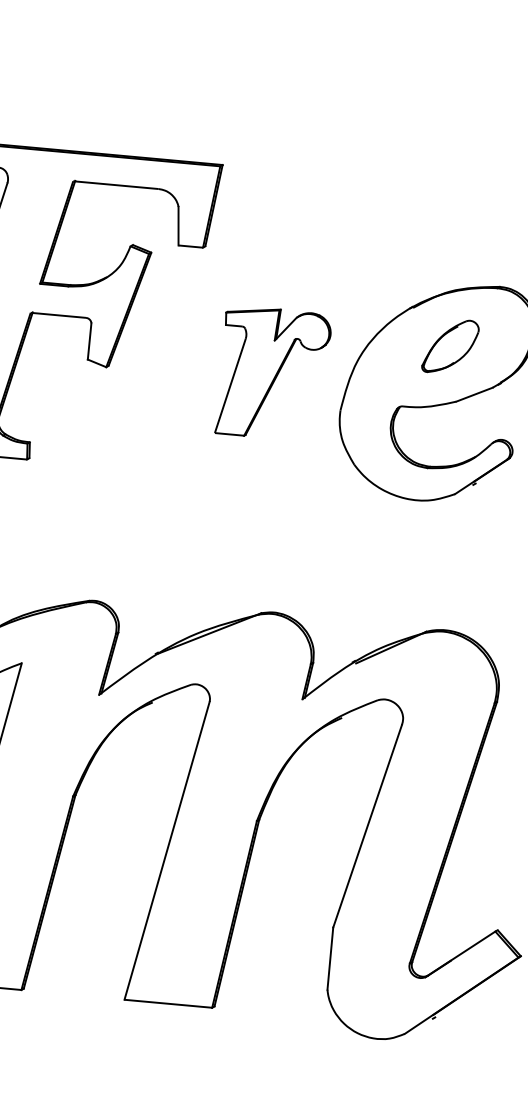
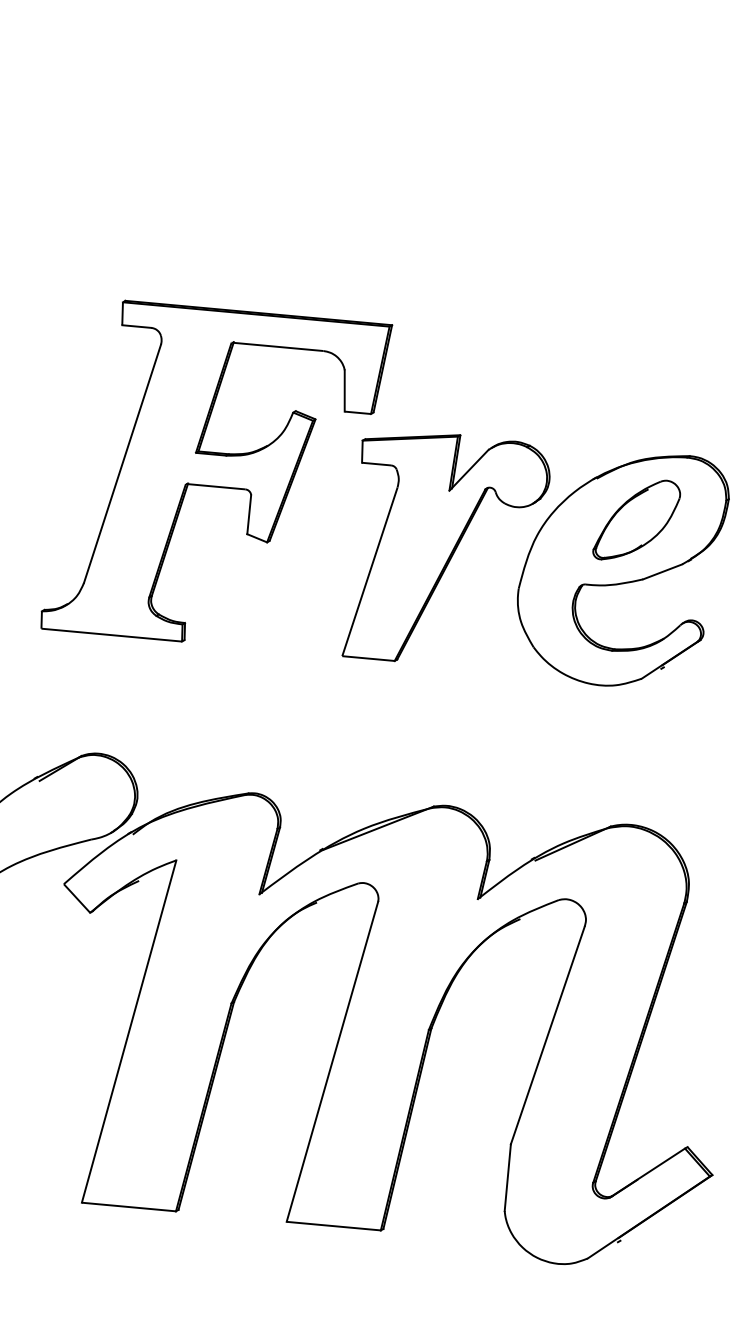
part: (450, 345) -> (636, 519), size x1.43
part: (272, 372) -> (445, 548), size x1.67

